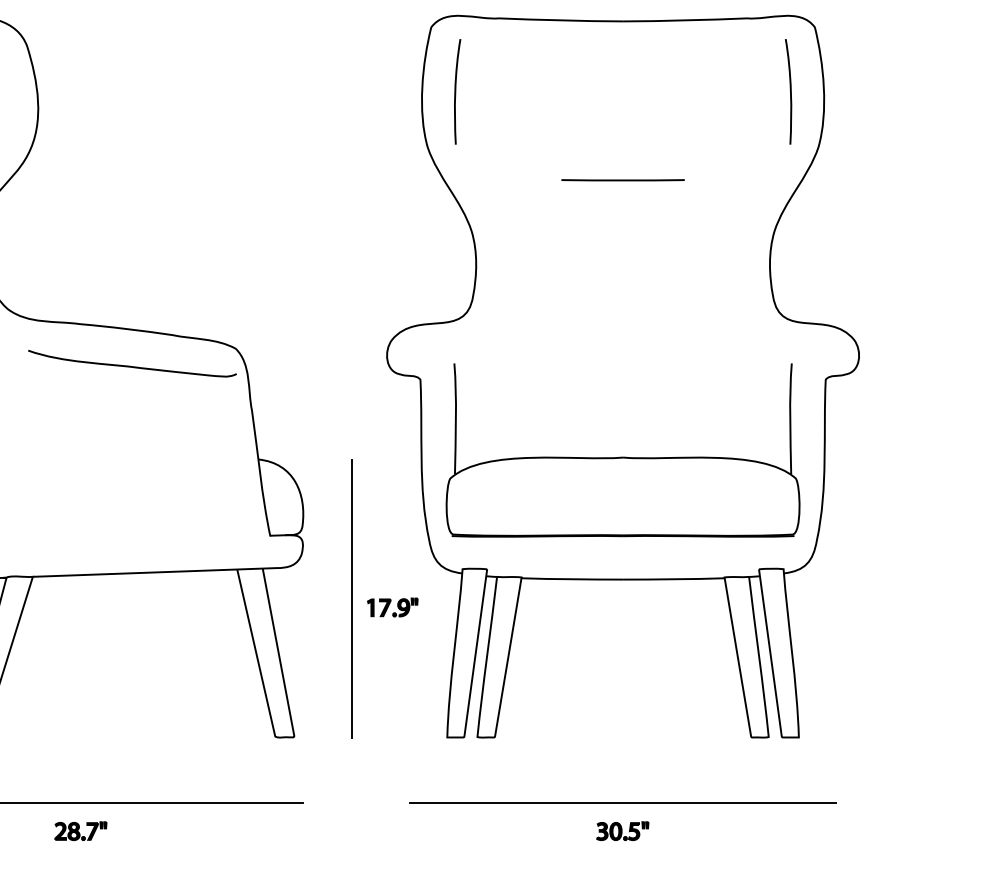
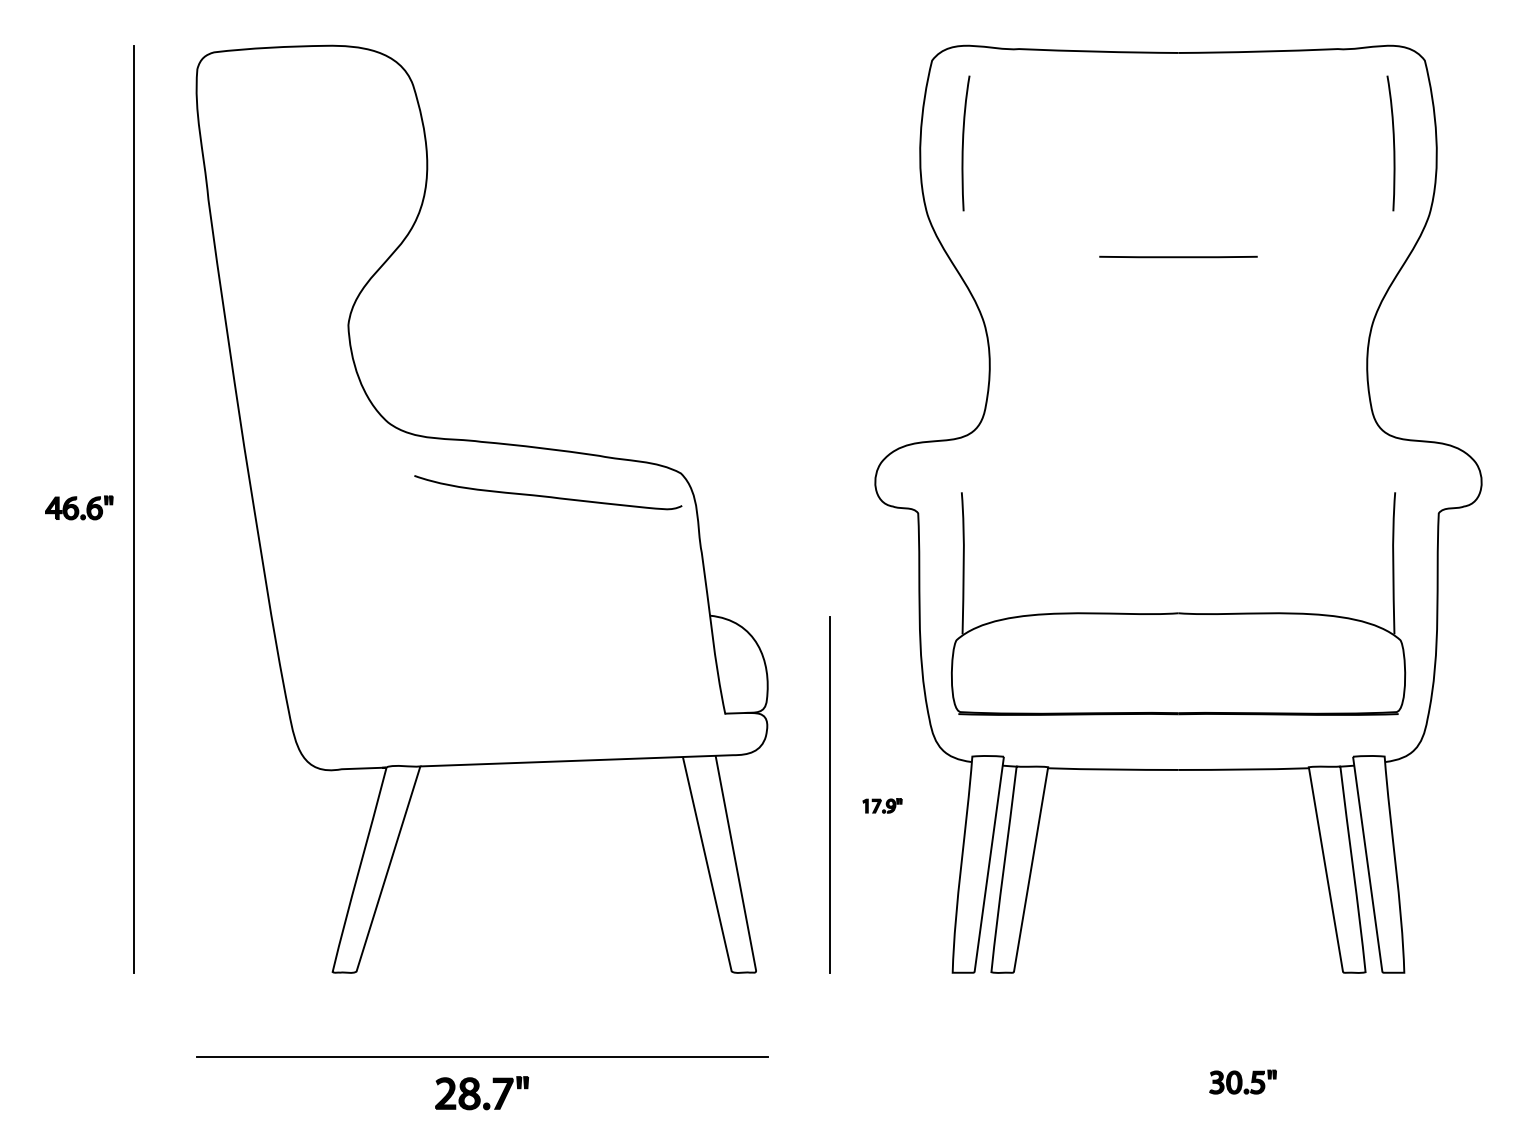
part: (392, 607) -> (882, 805), size x0.6
line: (623, 802) -> (1178, 1056), removed
part: (80, 830) -> (481, 1092), size x1.4
part: (622, 830) -> (1242, 1081), moved

